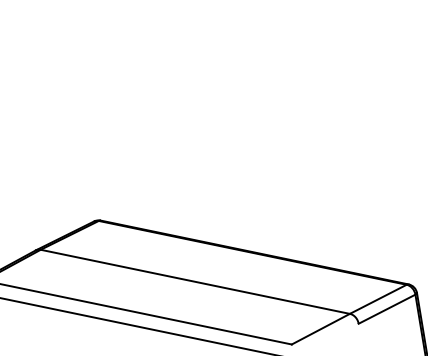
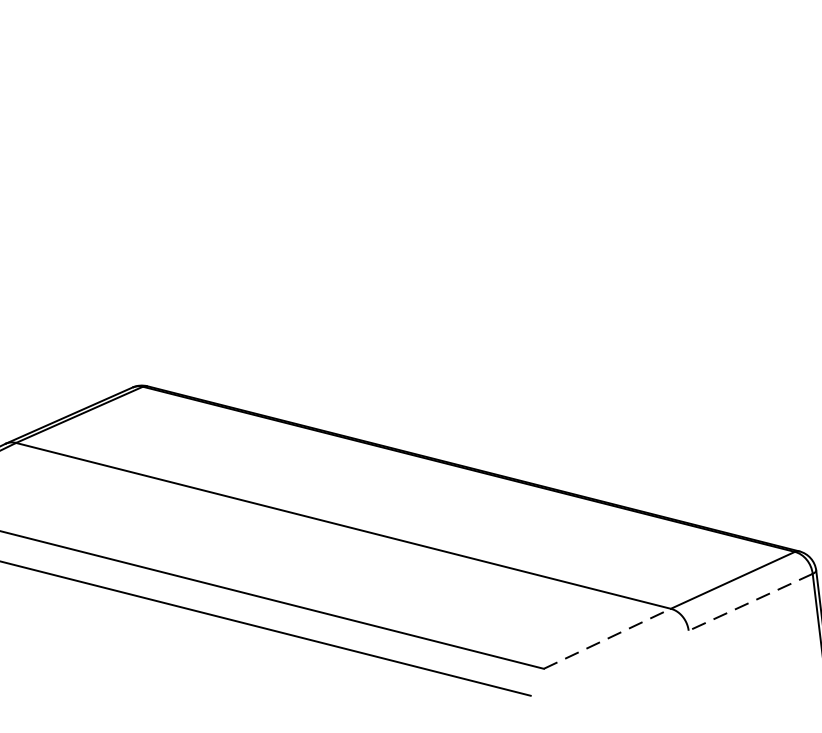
line: (387, 309) -> (751, 602), solid -> dashed
line: (320, 329) -> (606, 639), solid -> dashed

